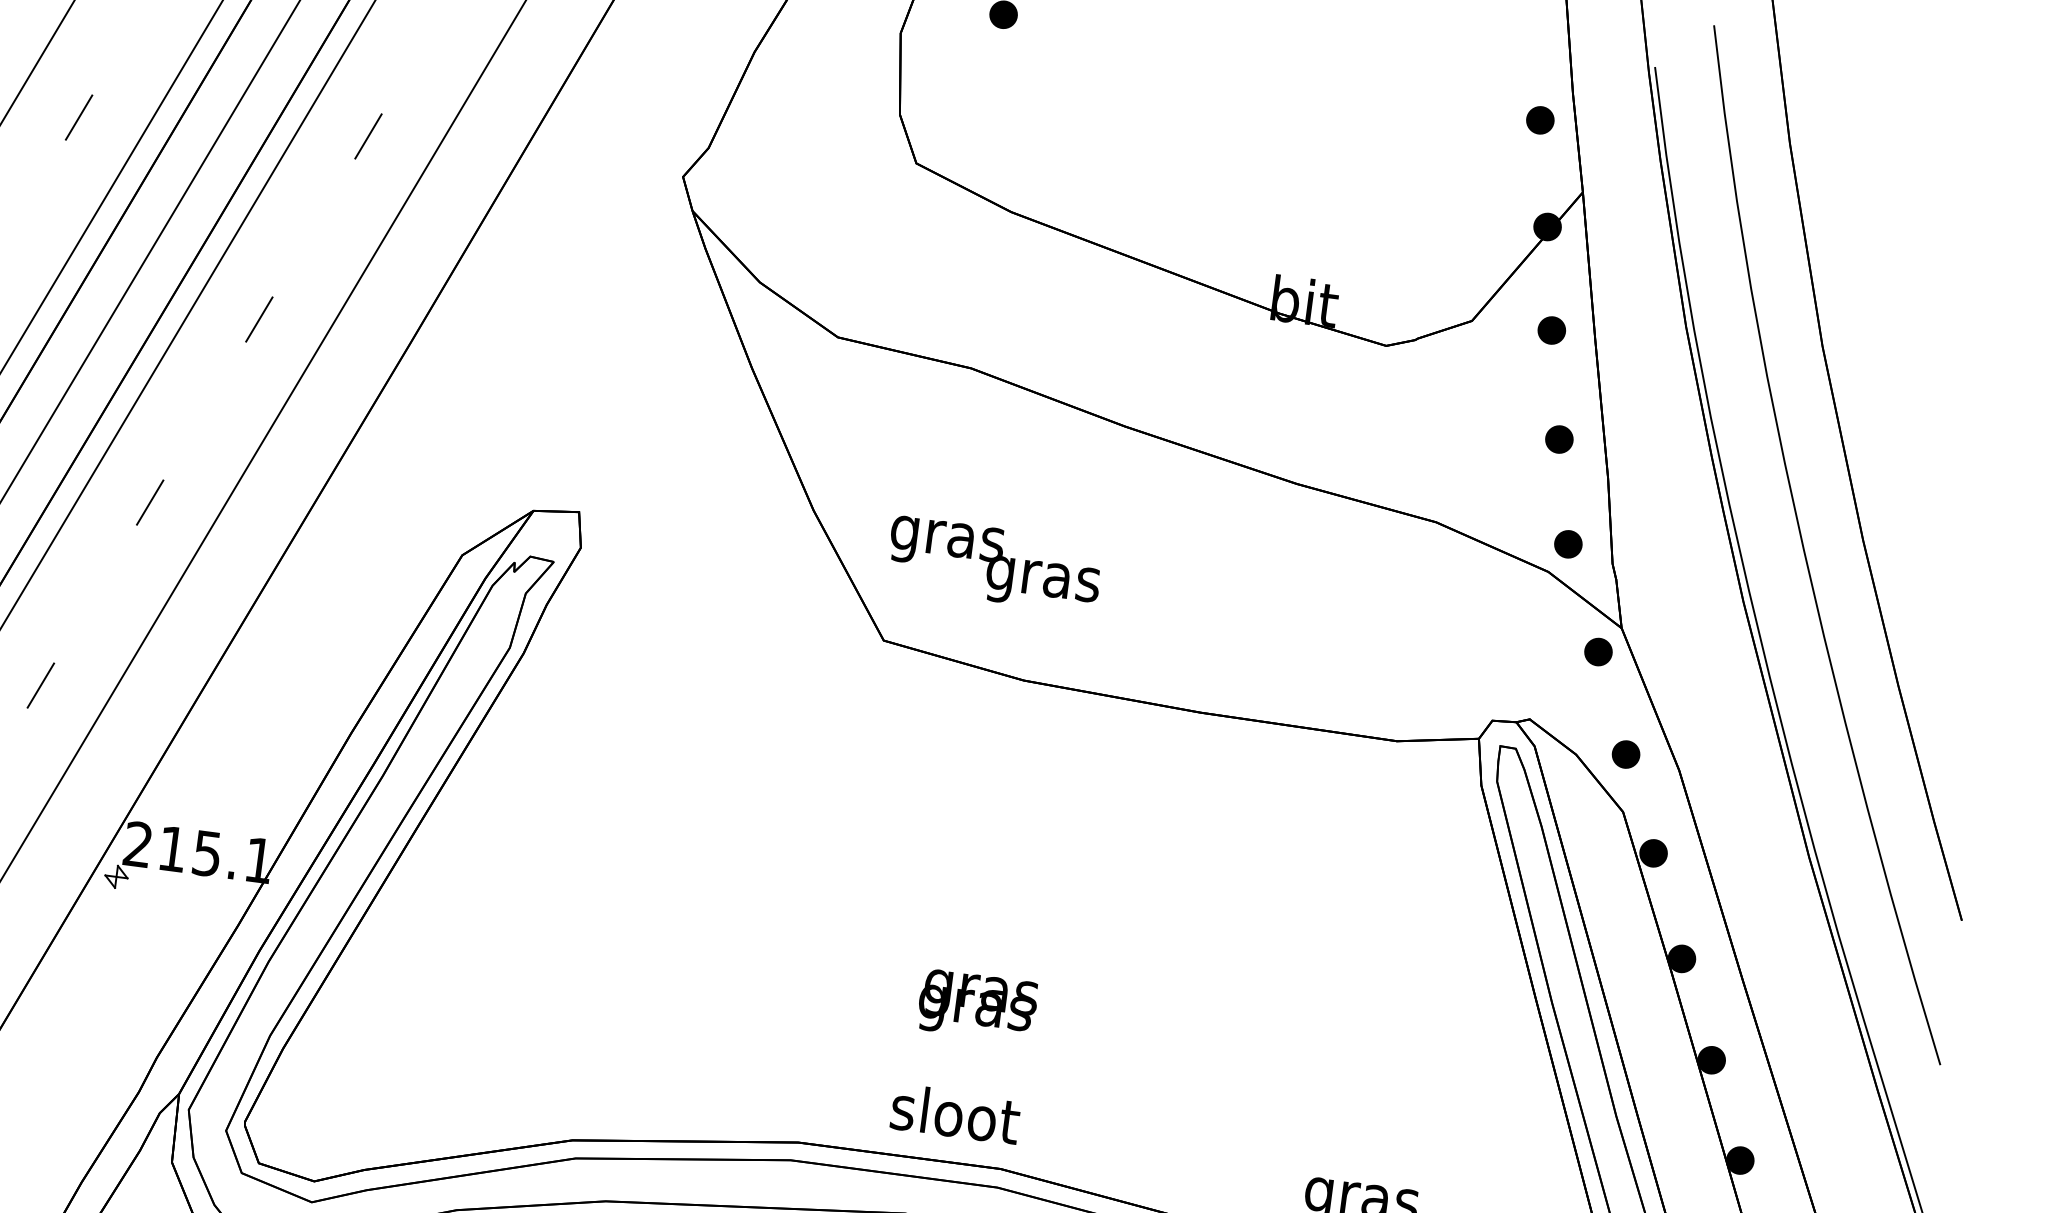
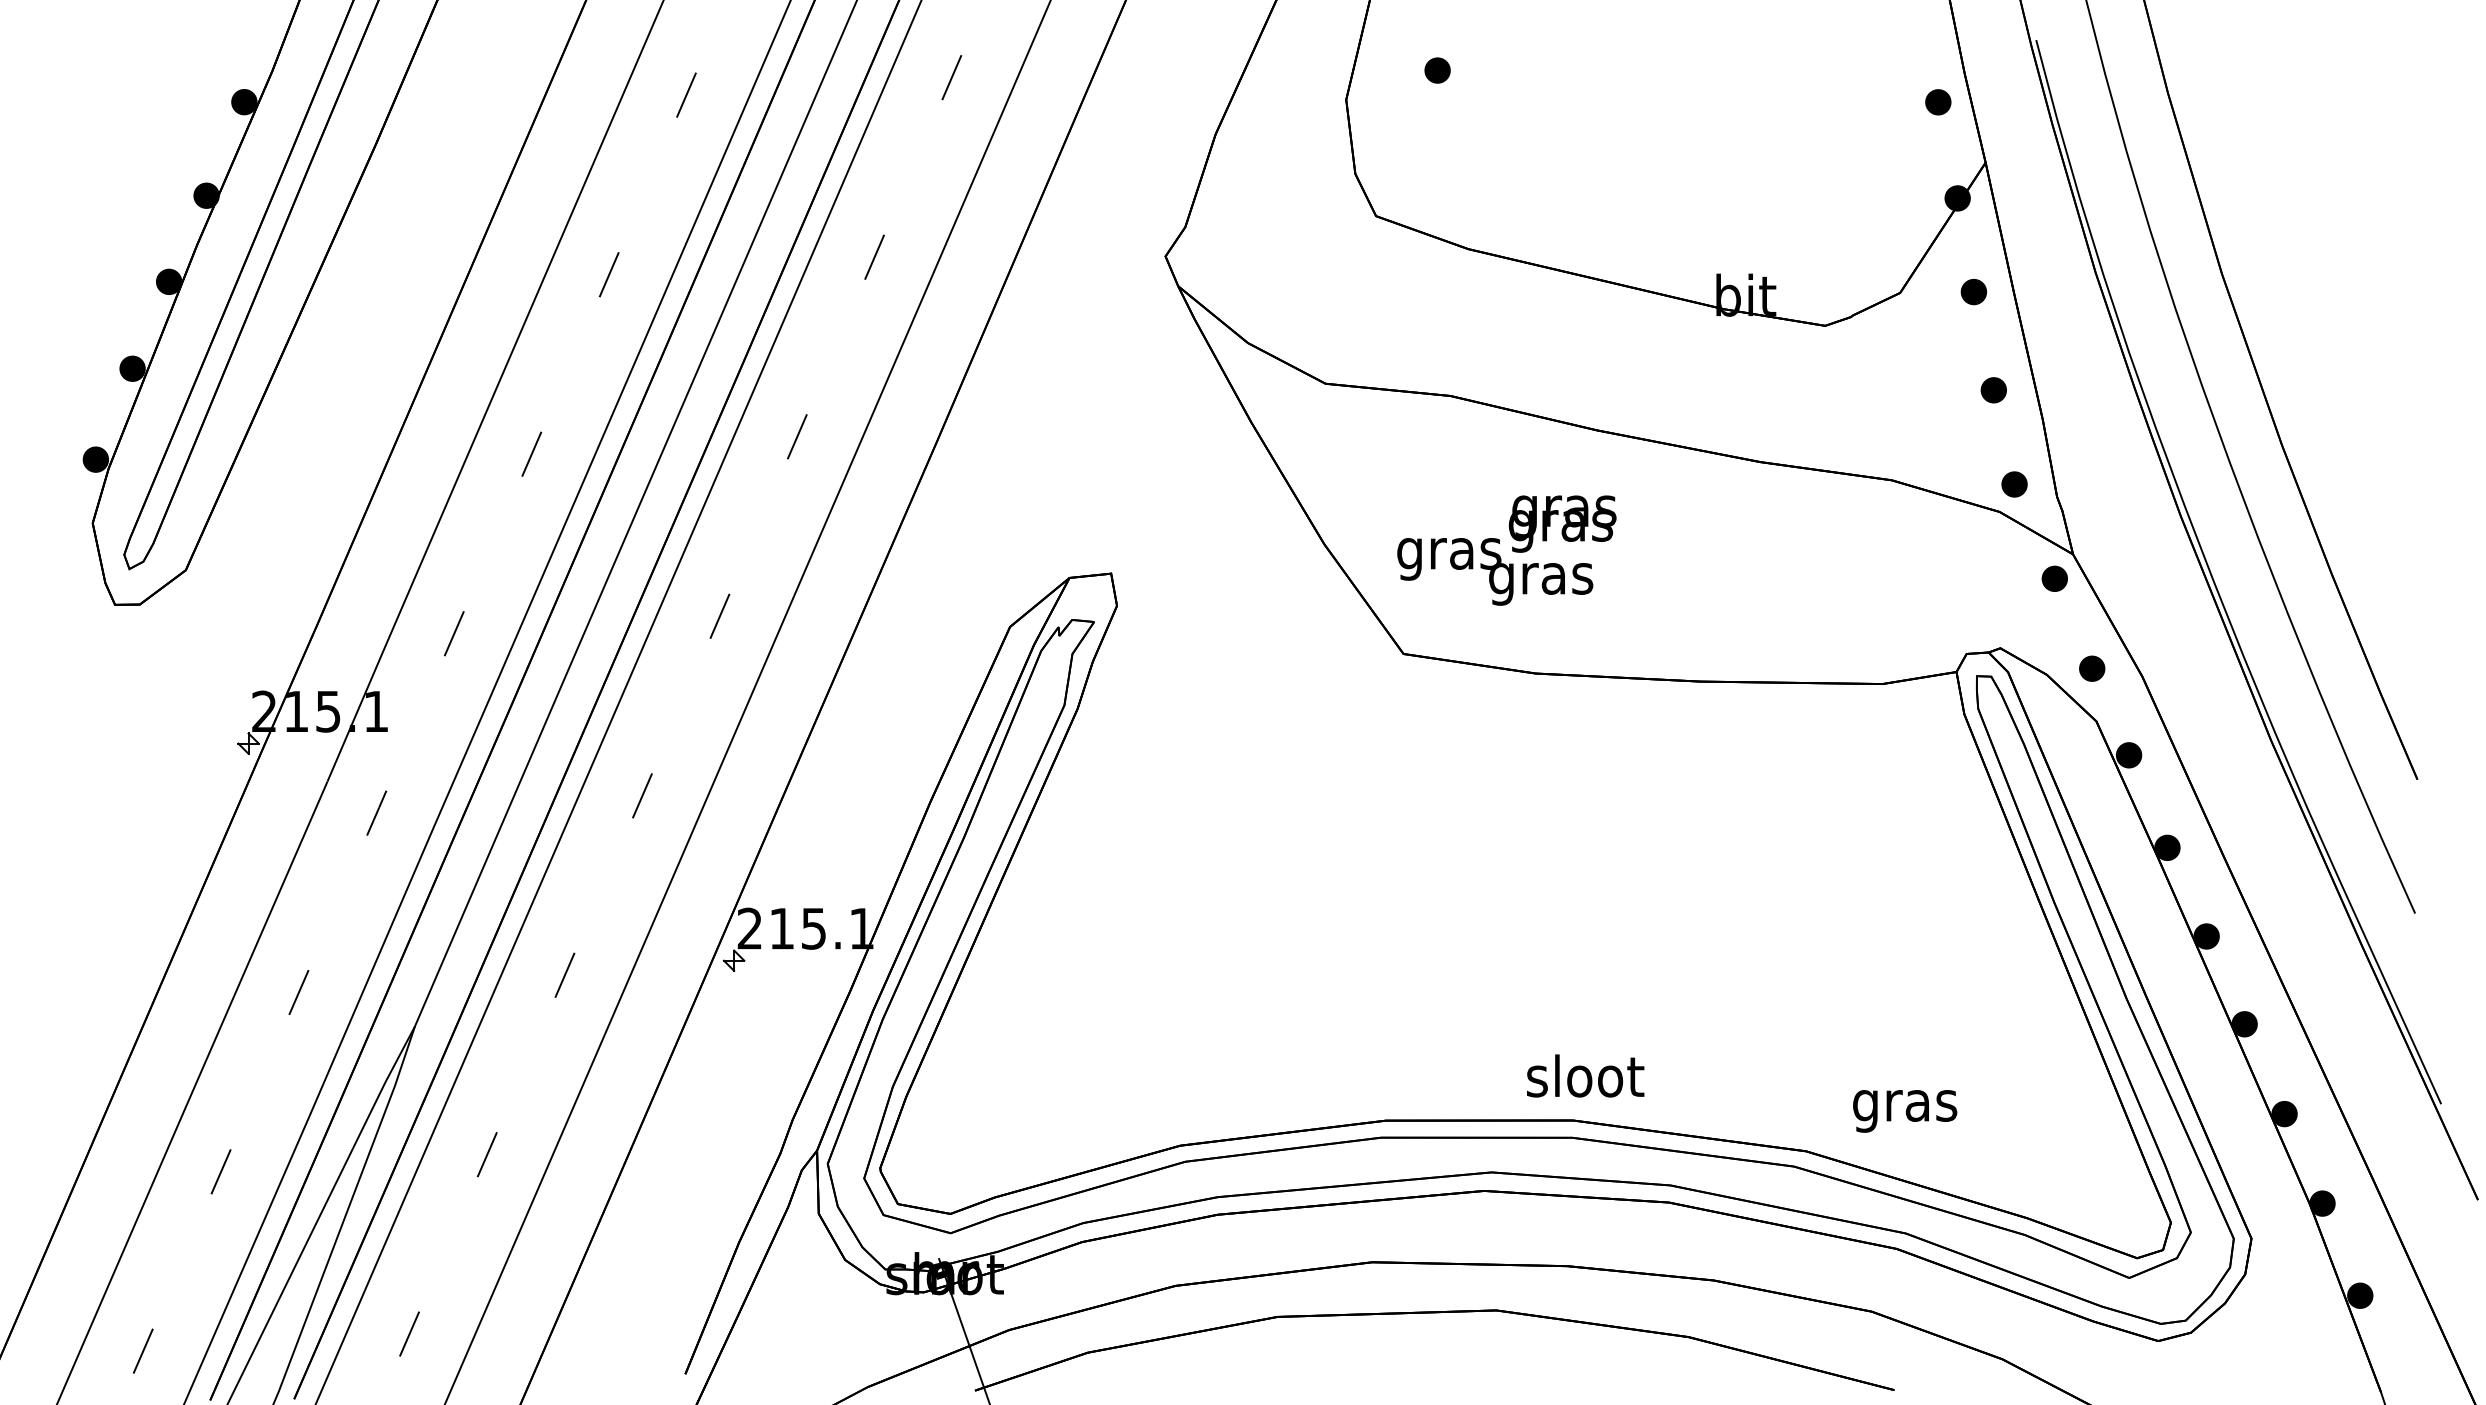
text: (977, 1005) -> (1562, 523), moved
text: (955, 1113) -> (1585, 1075), moved

